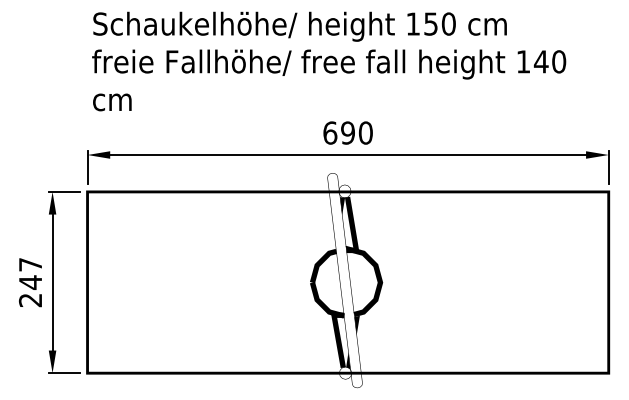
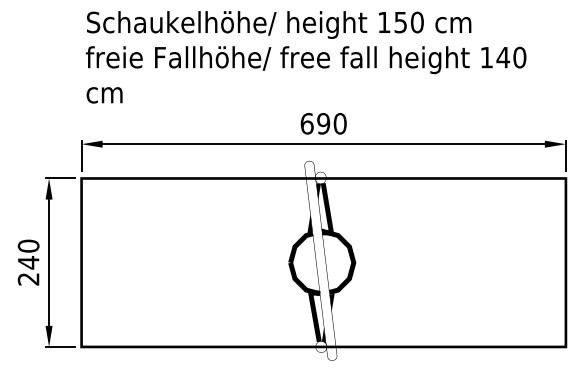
fill: (333, 240) -> (310, 223), added
text: (30, 264) -> (28, 245), 247 -> 240

